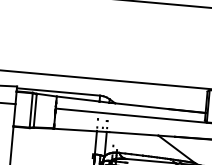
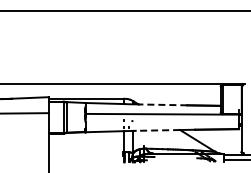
line: (141, 105) -> (162, 104), solid -> dashed
line: (133, 133) -> (157, 130), solid -> dashed

